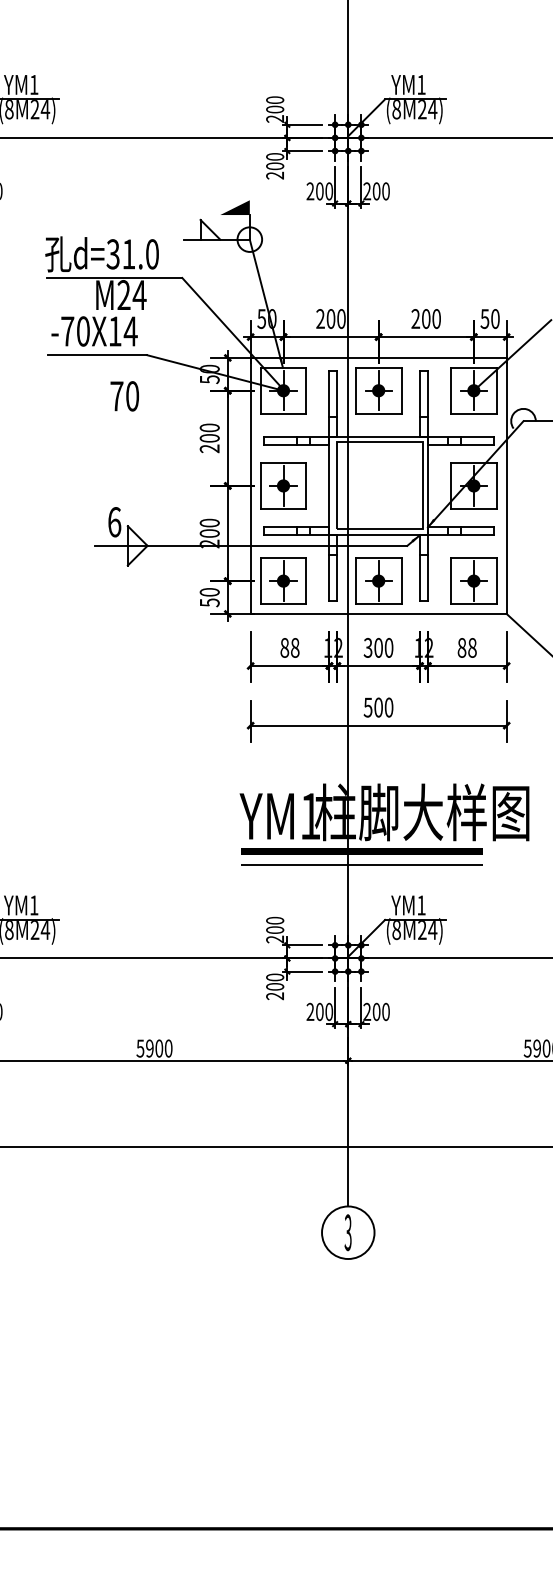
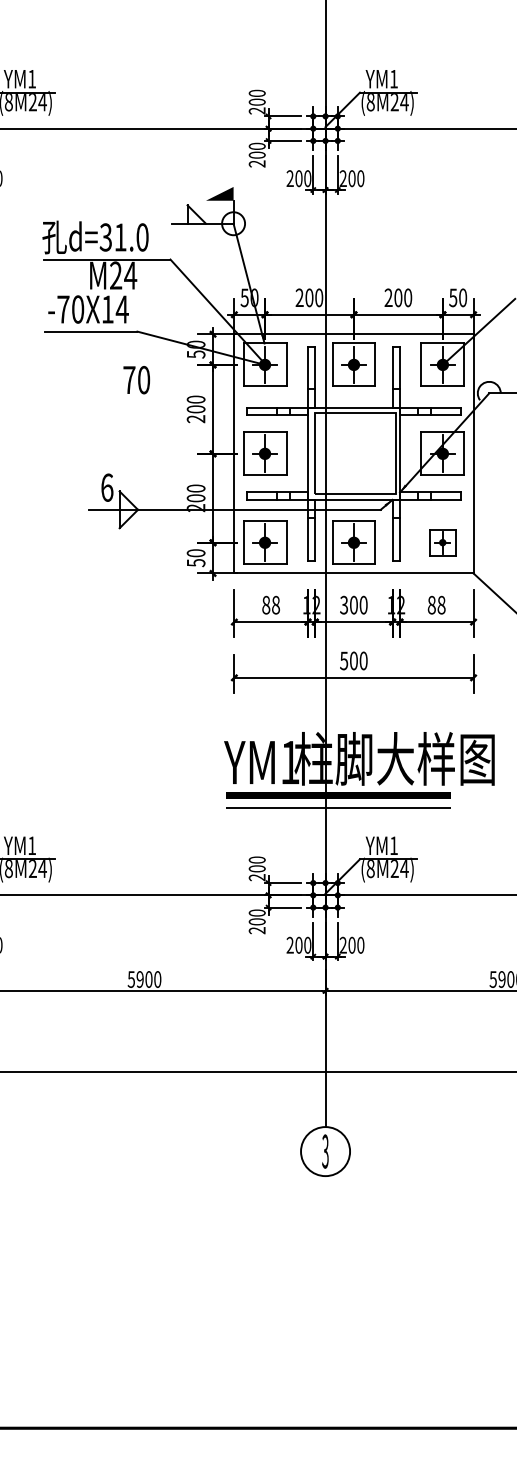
text: (124, 396) -> (136, 380), moved
part: (473, 580) -> (442, 542), size x0.6

